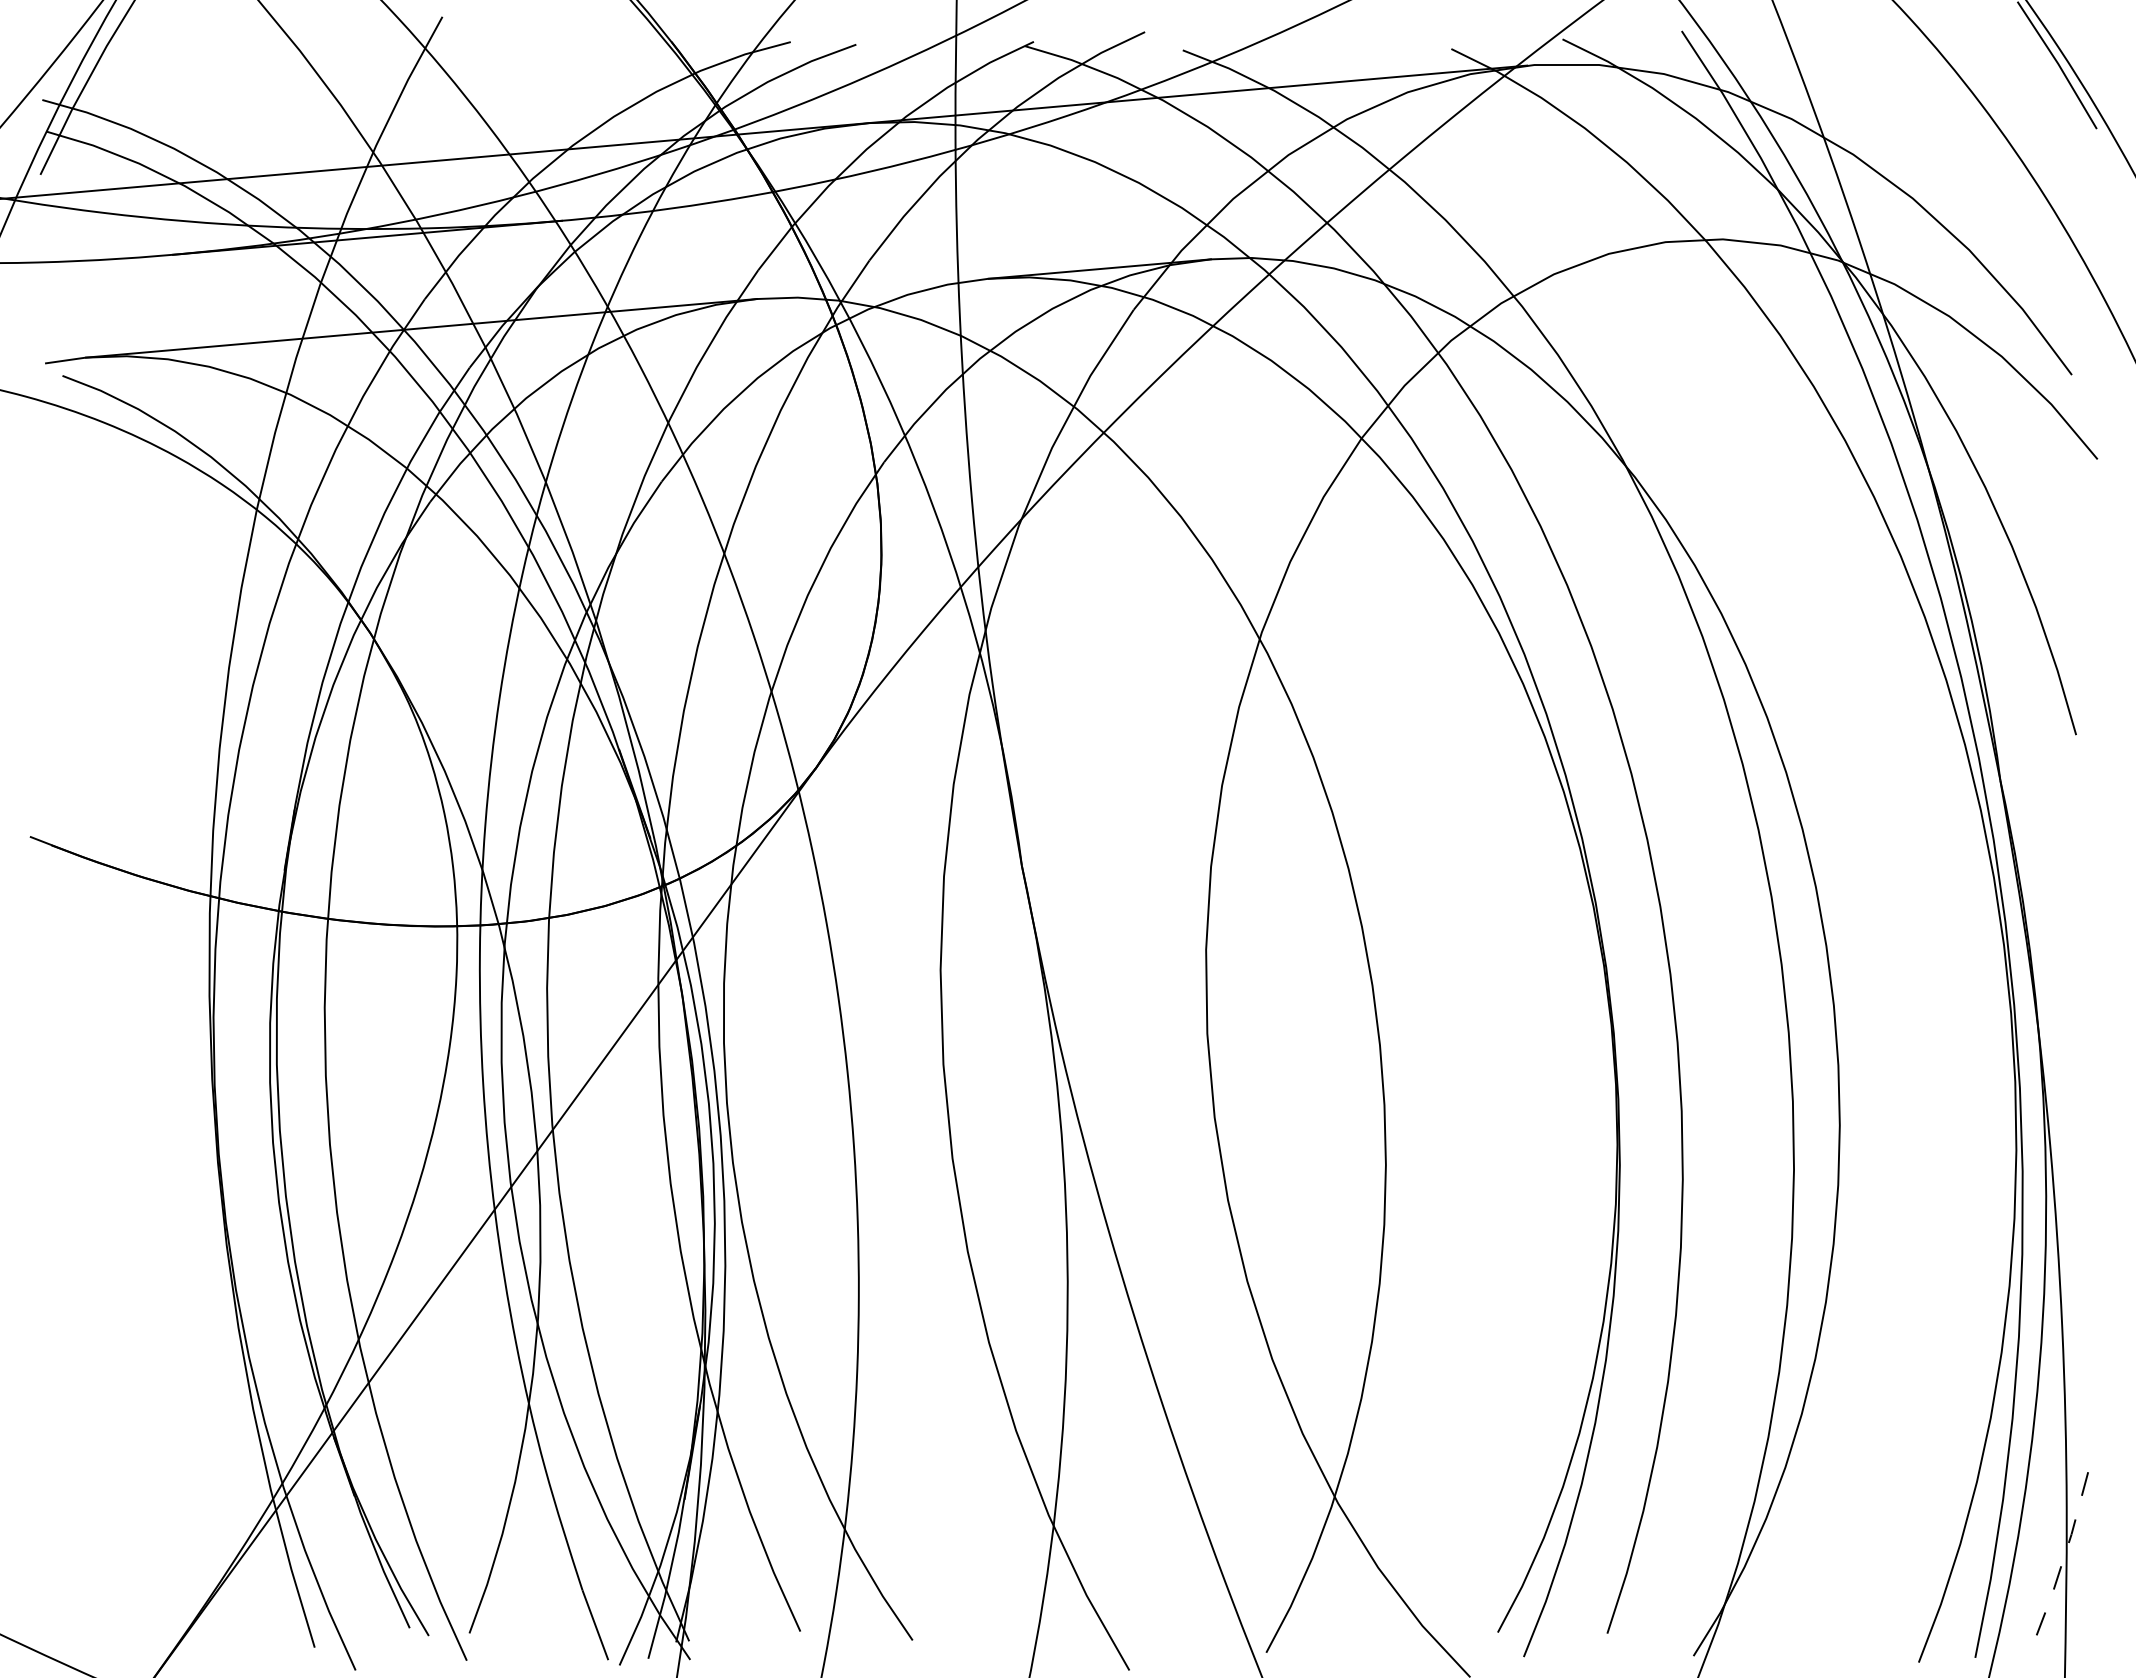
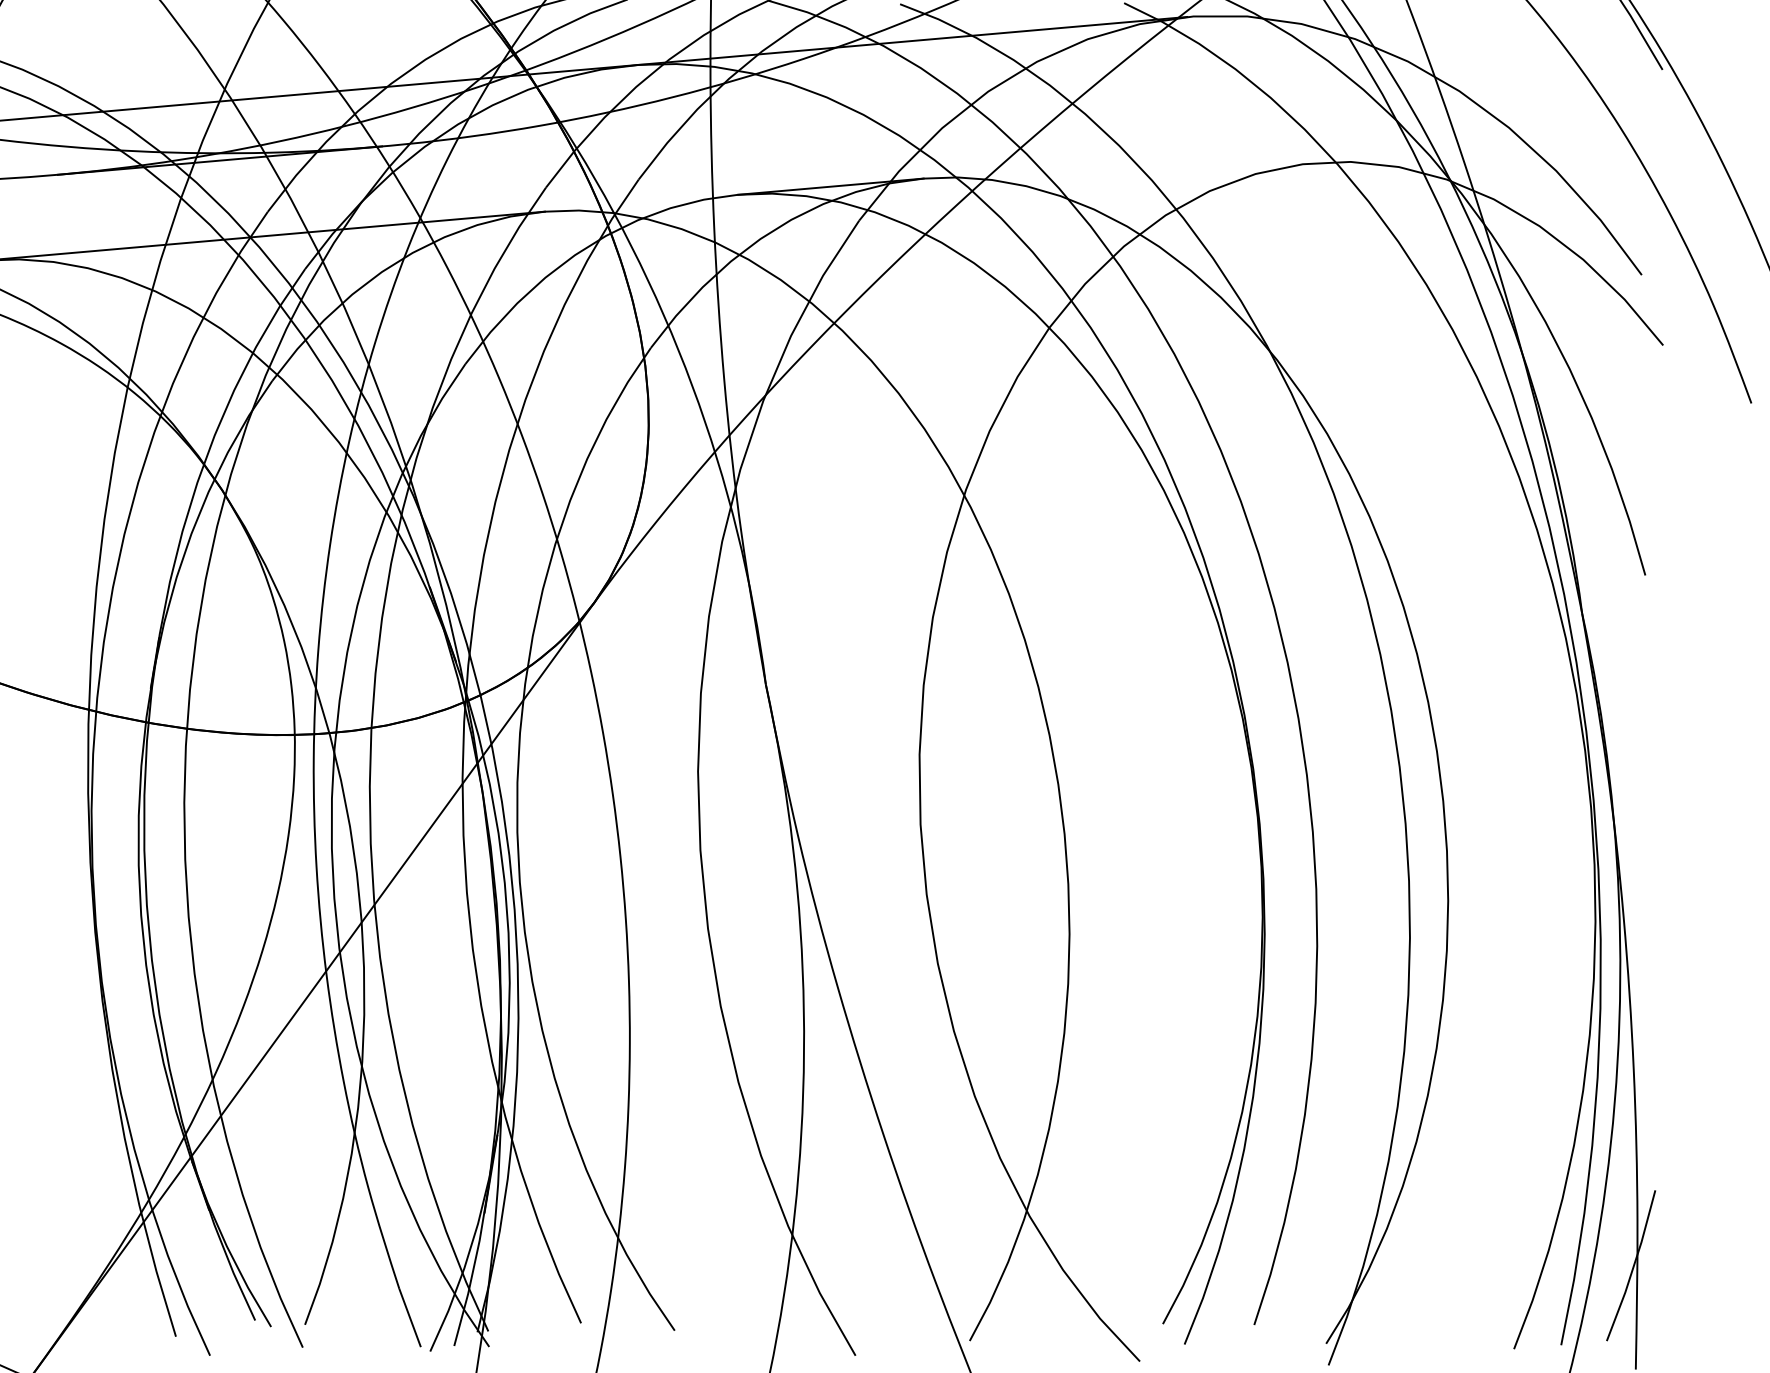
line: (2062, 1563) -> (1633, 1266), dashed -> solid

